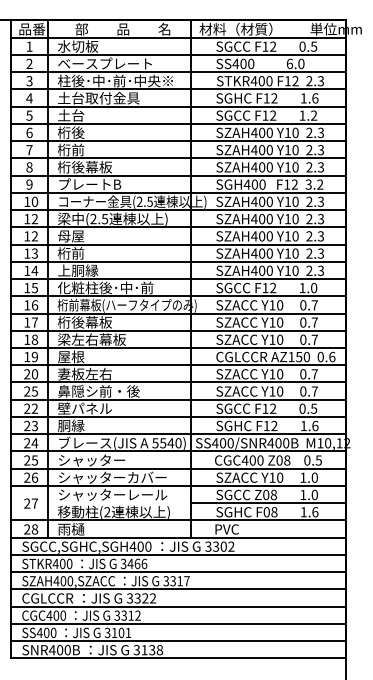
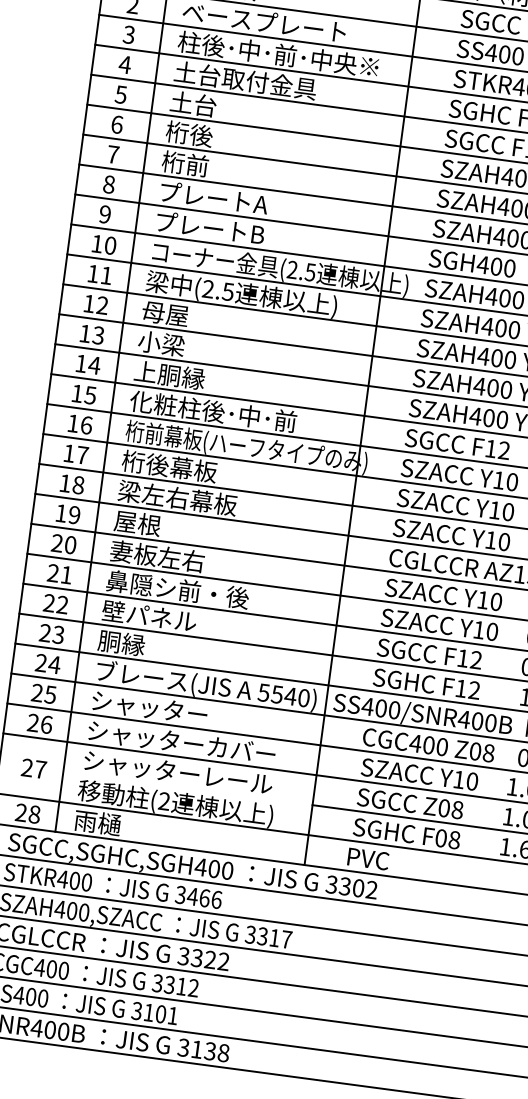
text: (89, 166) -> (213, 196), 桁後幕板 -> プレートA
text: (34, 218) -> (105, 274), 12 -> 11
text: (71, 253) -> (162, 343), 桁前 -> 小梁
text: (34, 391) -> (65, 574), 25 -> 21

